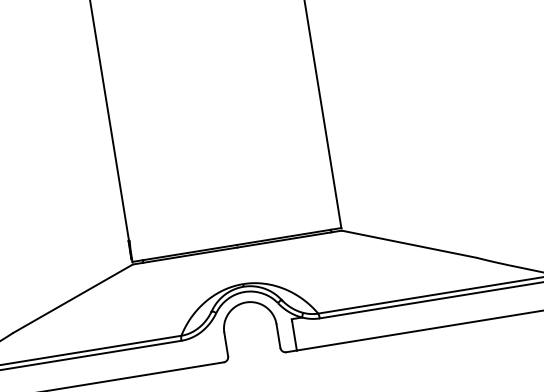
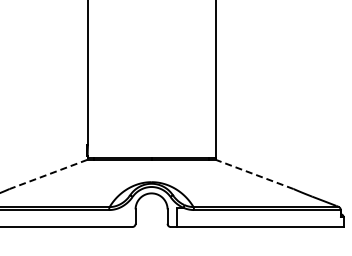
line: (409, 244) -> (254, 174), solid -> dashed
line: (73, 298) -> (48, 174), solid -> dashed

